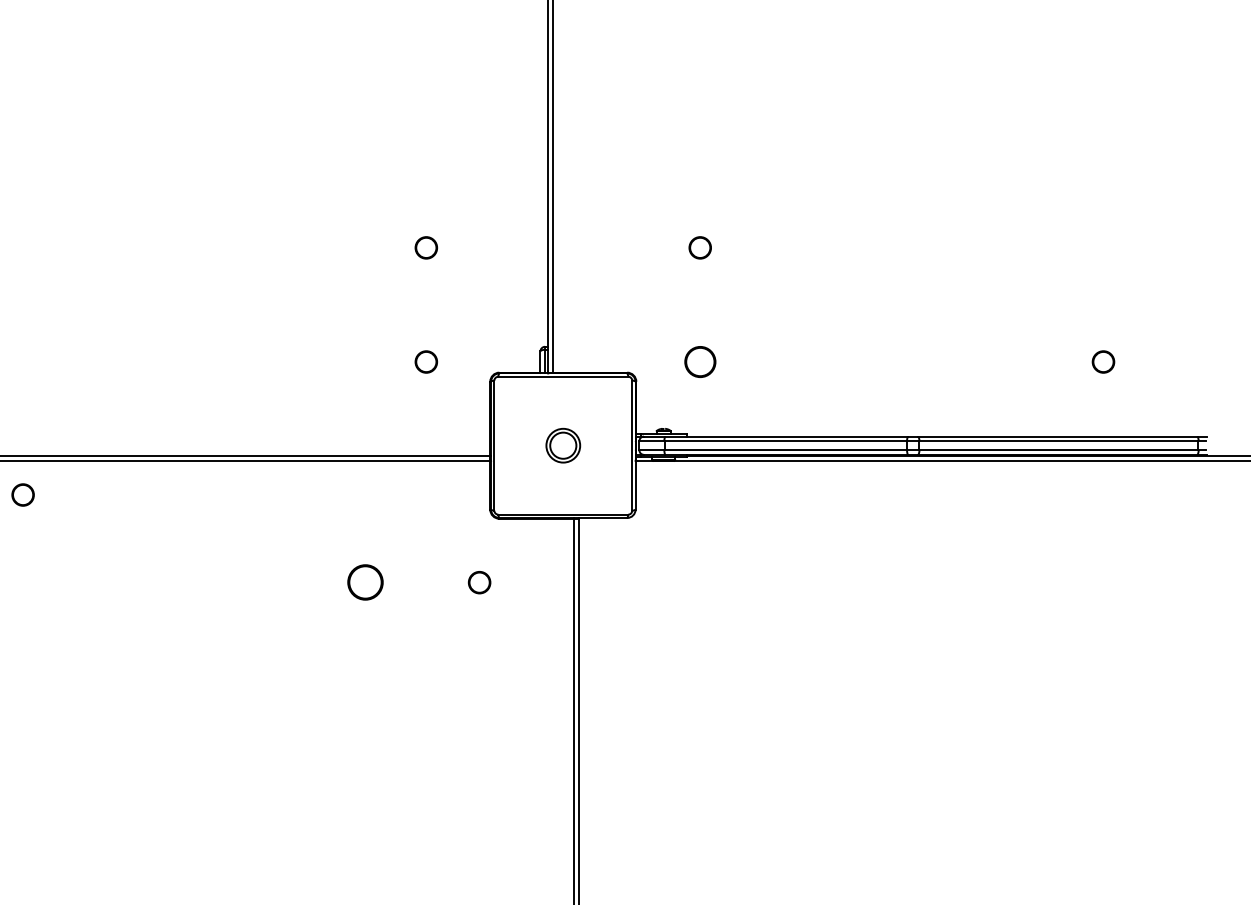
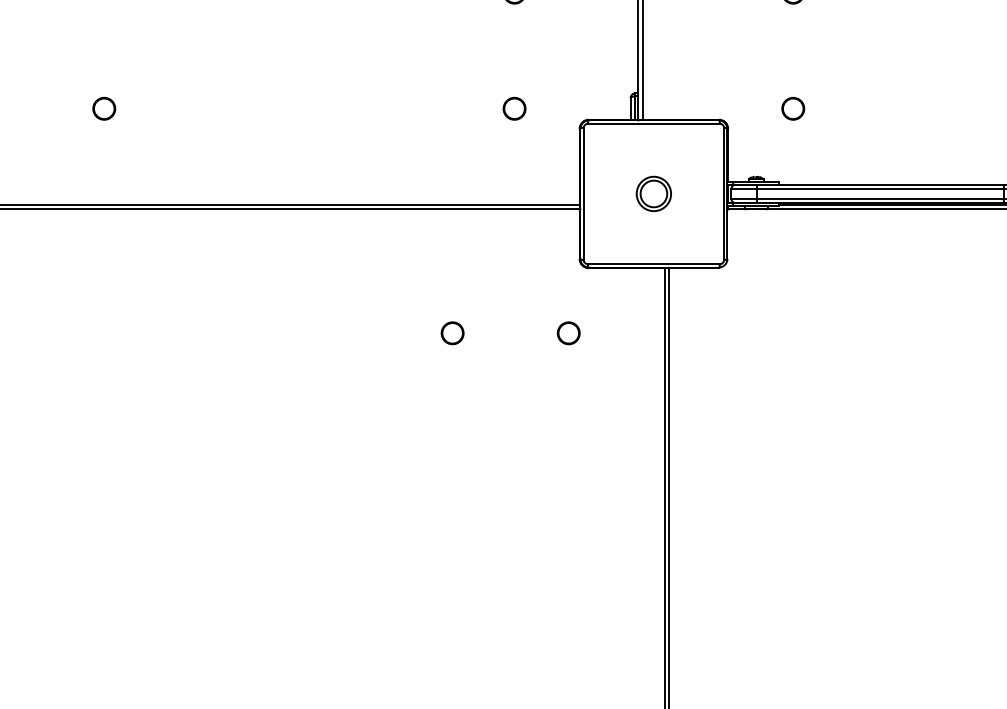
circle: (699, 361) -> (792, 108), size x0.71
circle: (22, 494) -> (103, 108), moved
part: (365, 582) -> (452, 333), size x0.62

